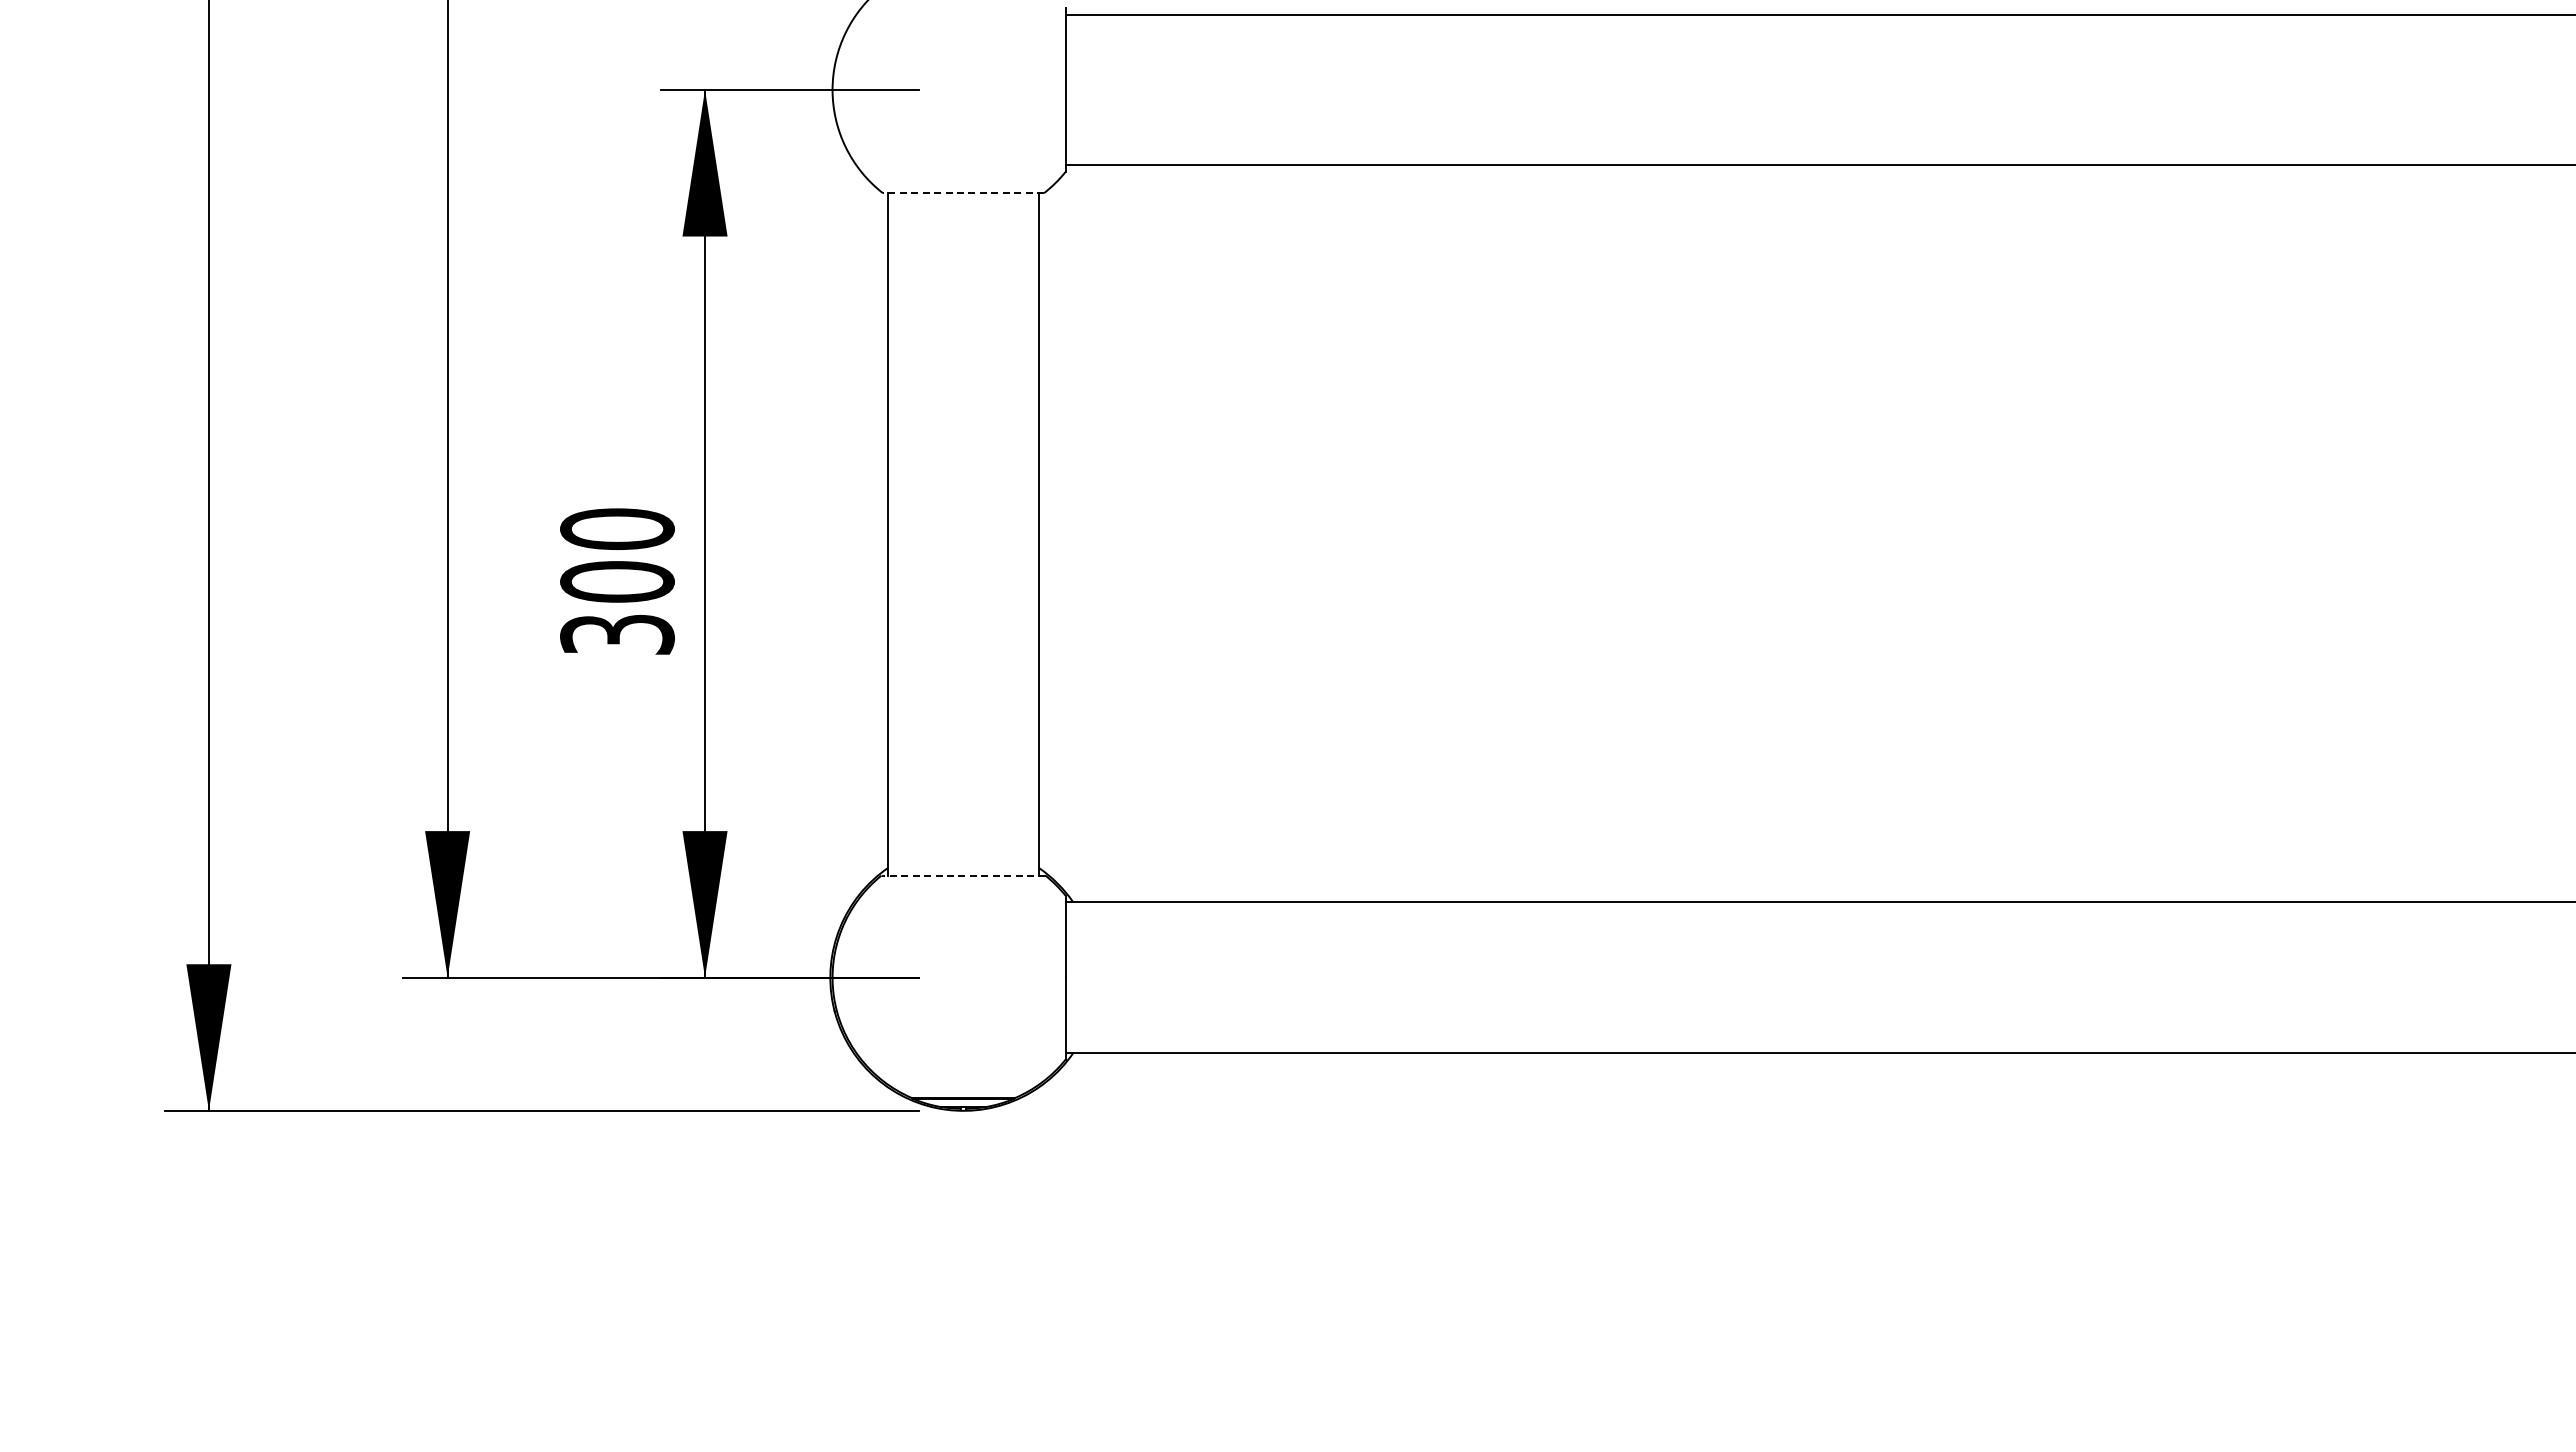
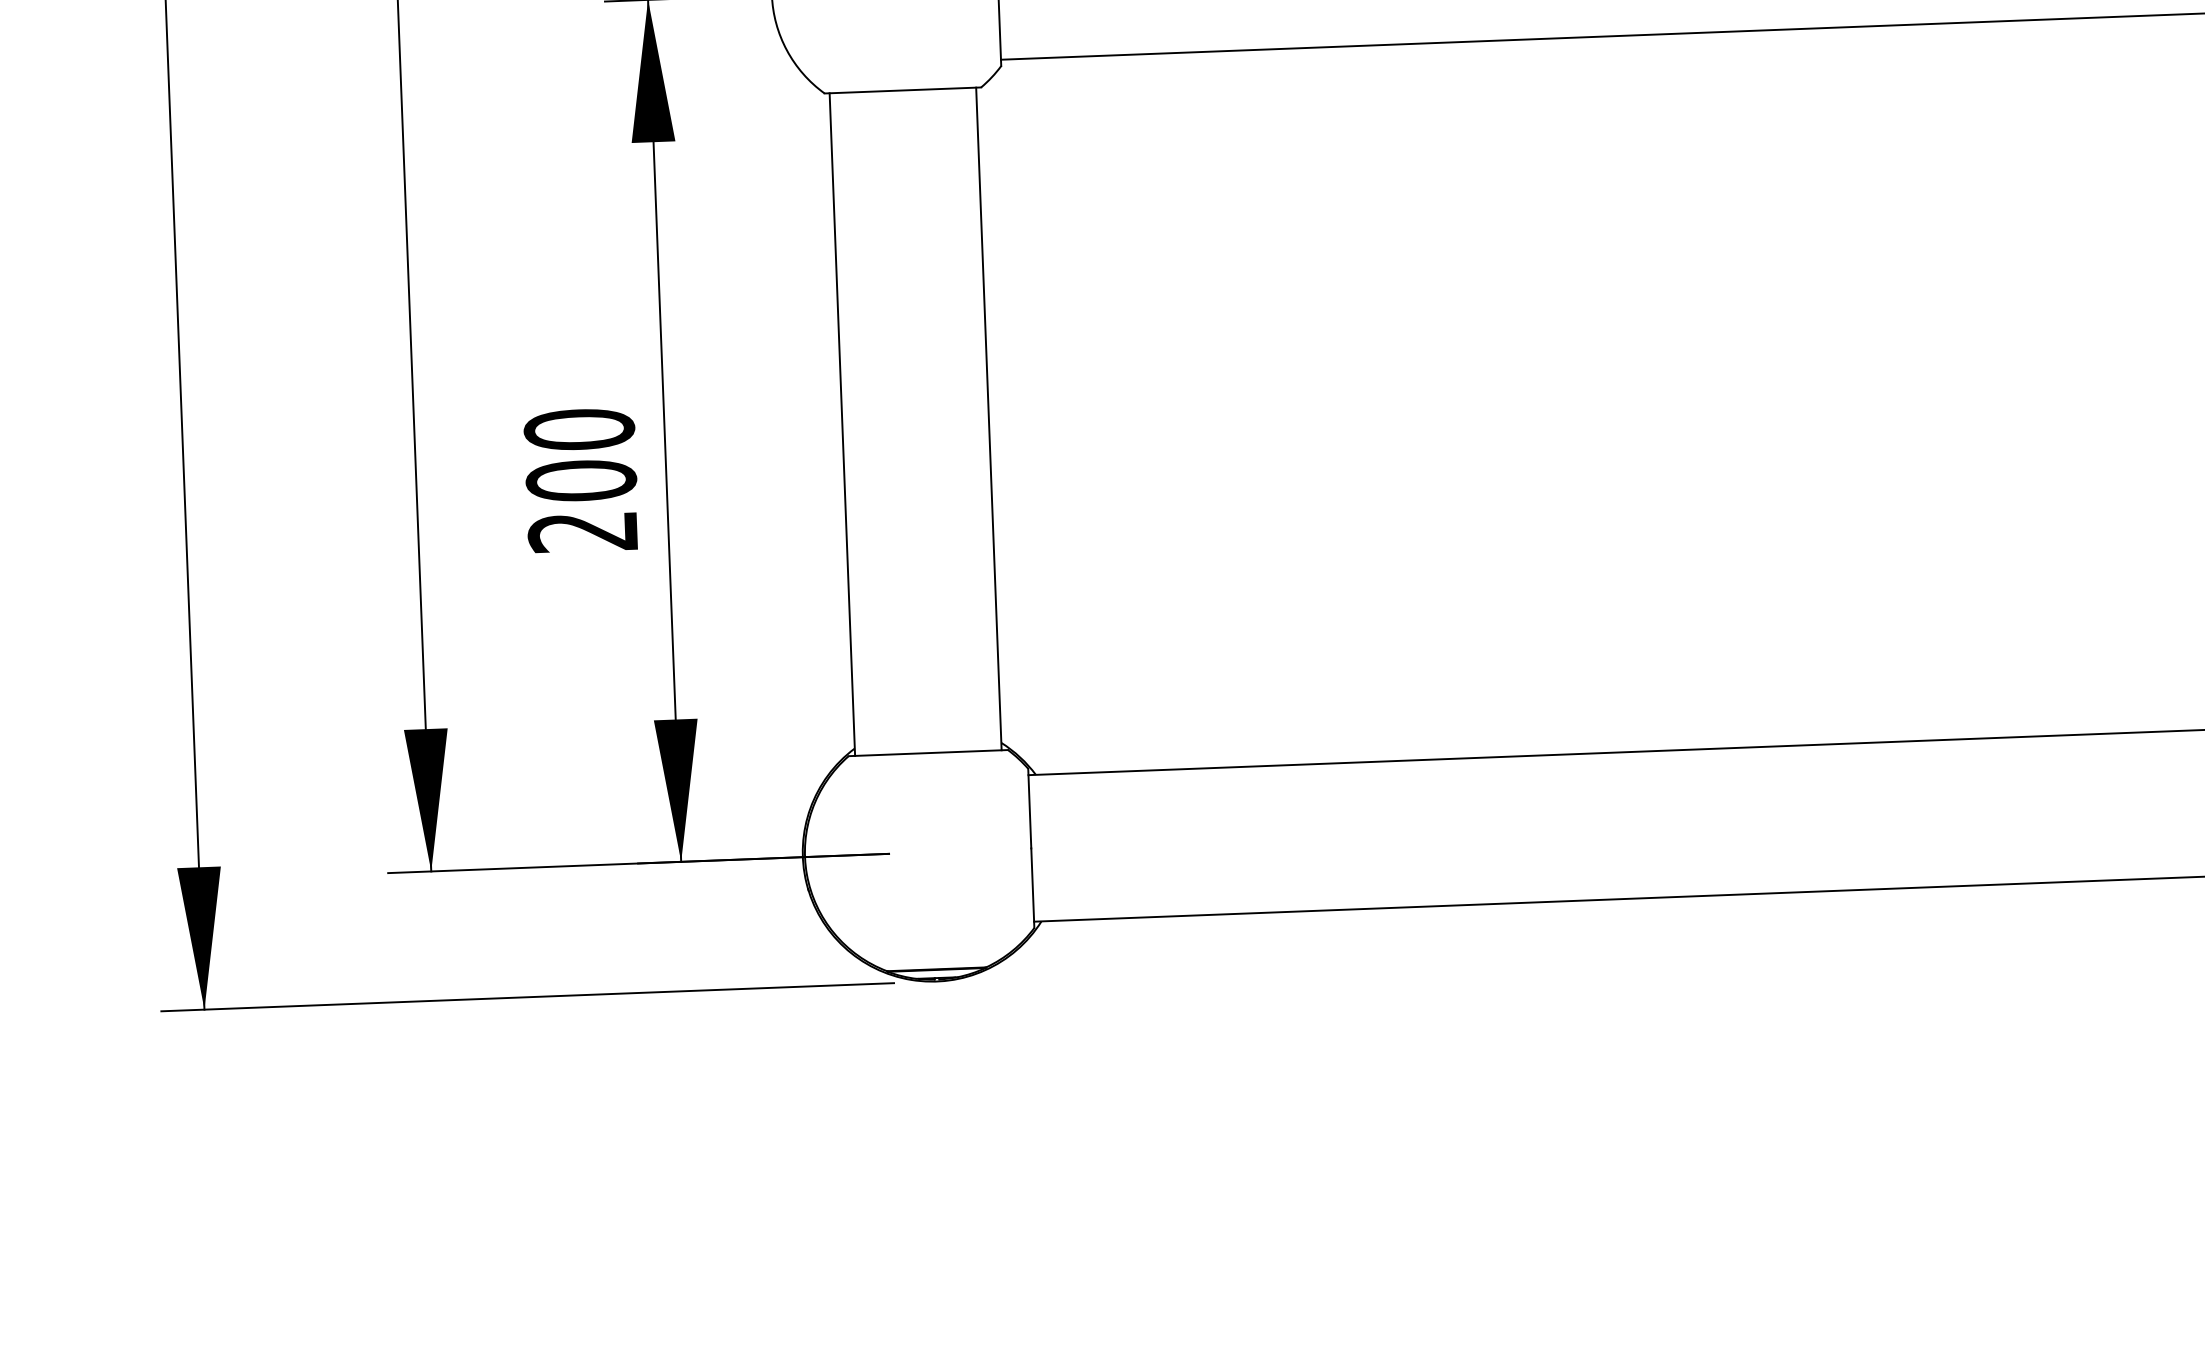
line: (963, 193) -> (902, 90), dashed -> solid
text: (617, 634) -> (583, 531), 300 -> 200
line: (963, 875) -> (928, 752), dashed -> solid

